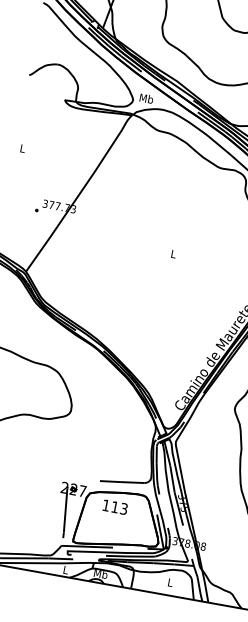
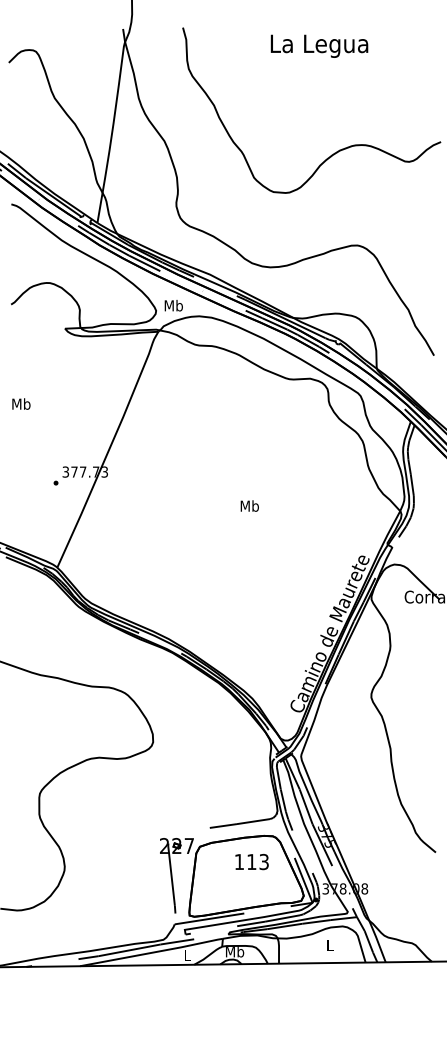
text: (22, 148) -> (21, 403), L -> Mb
text: (173, 253) -> (249, 505), L -> Mb
text: (114, 507) -> (251, 862), moved

